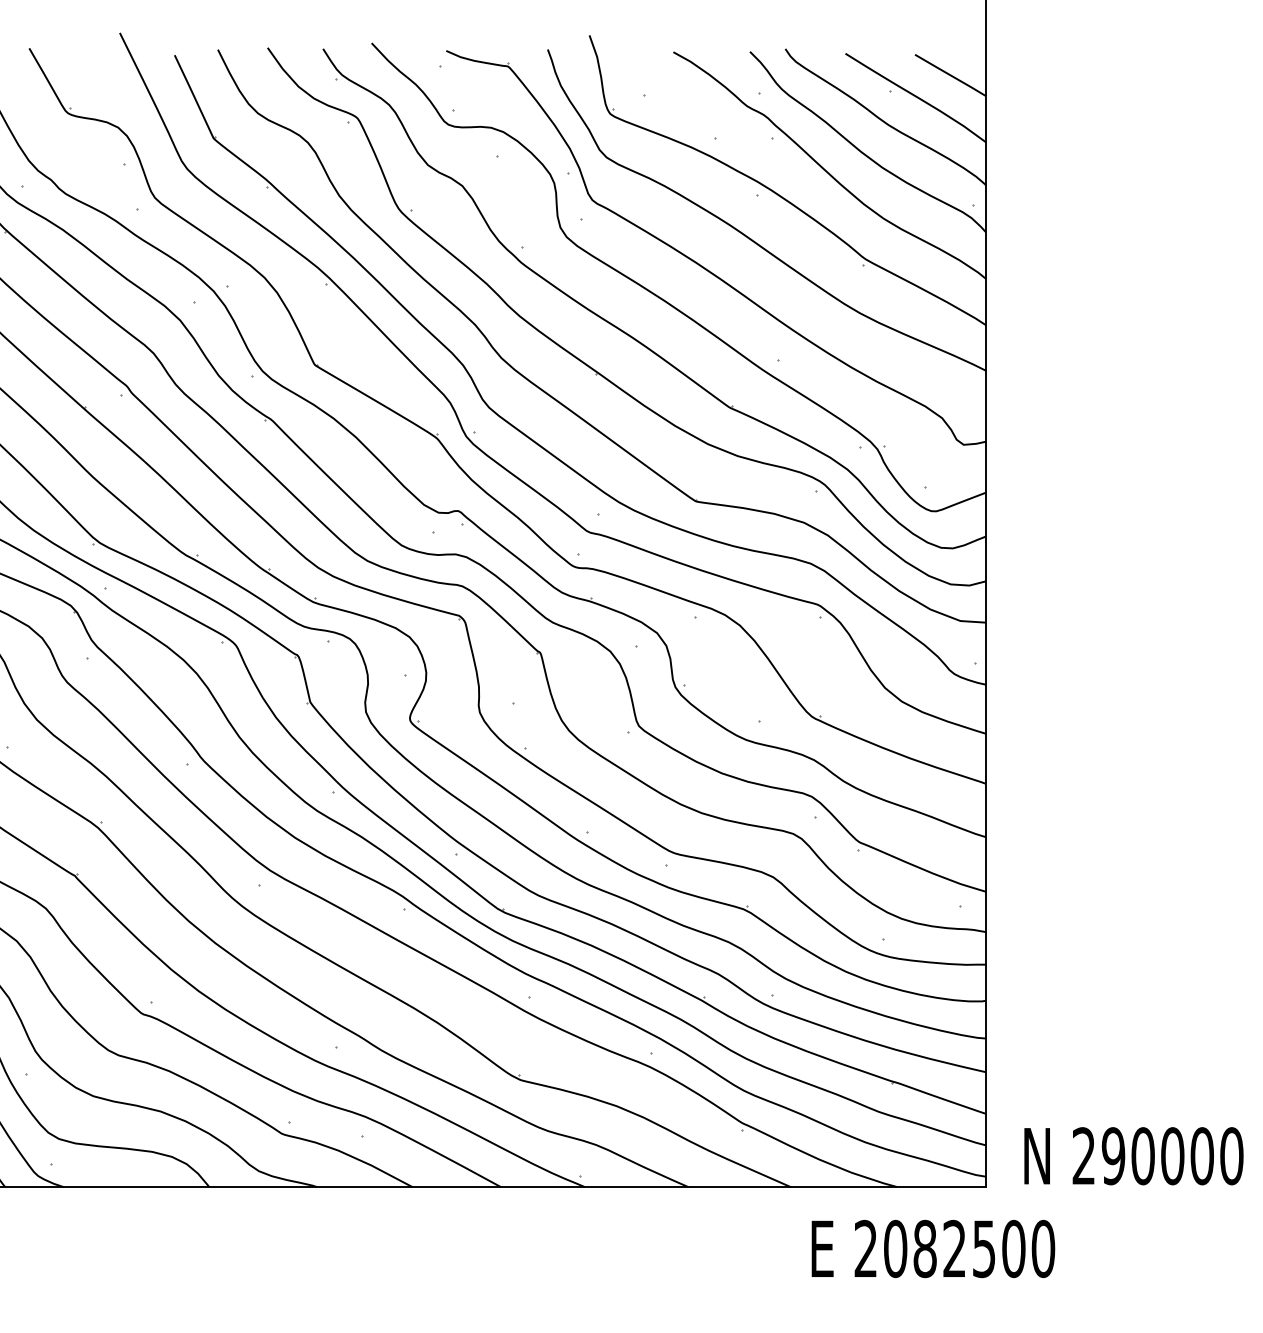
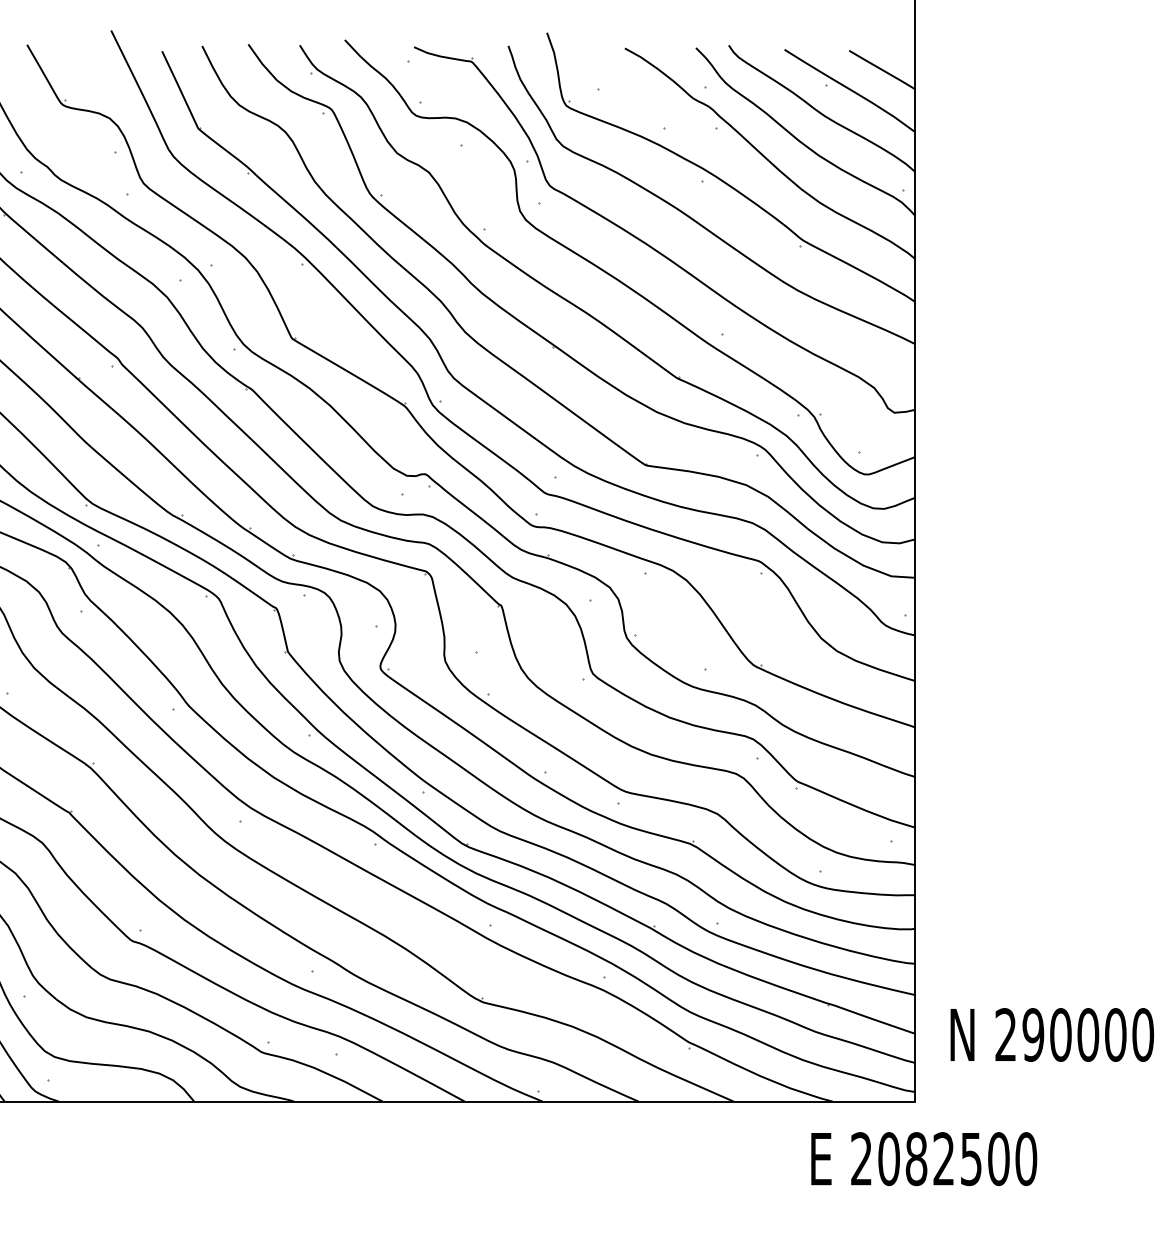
text: (1133, 1155) -> (1051, 1034), moved
text: (933, 1249) -> (924, 1159), moved

